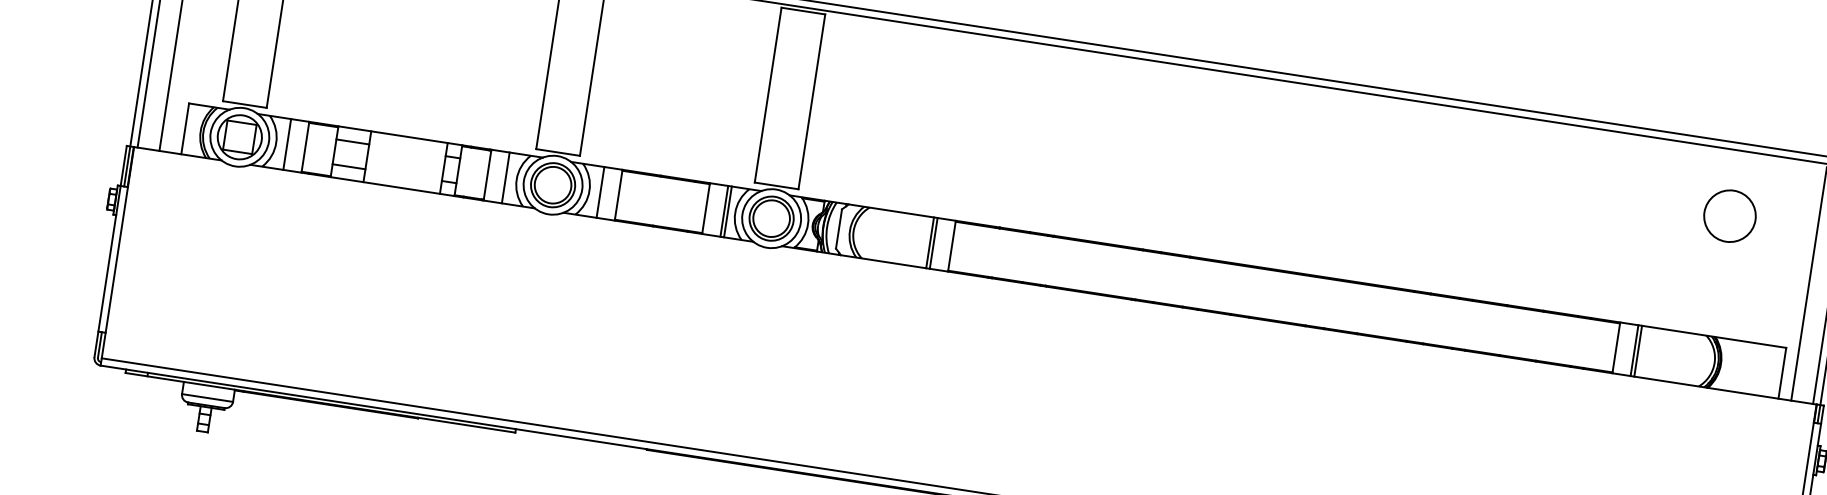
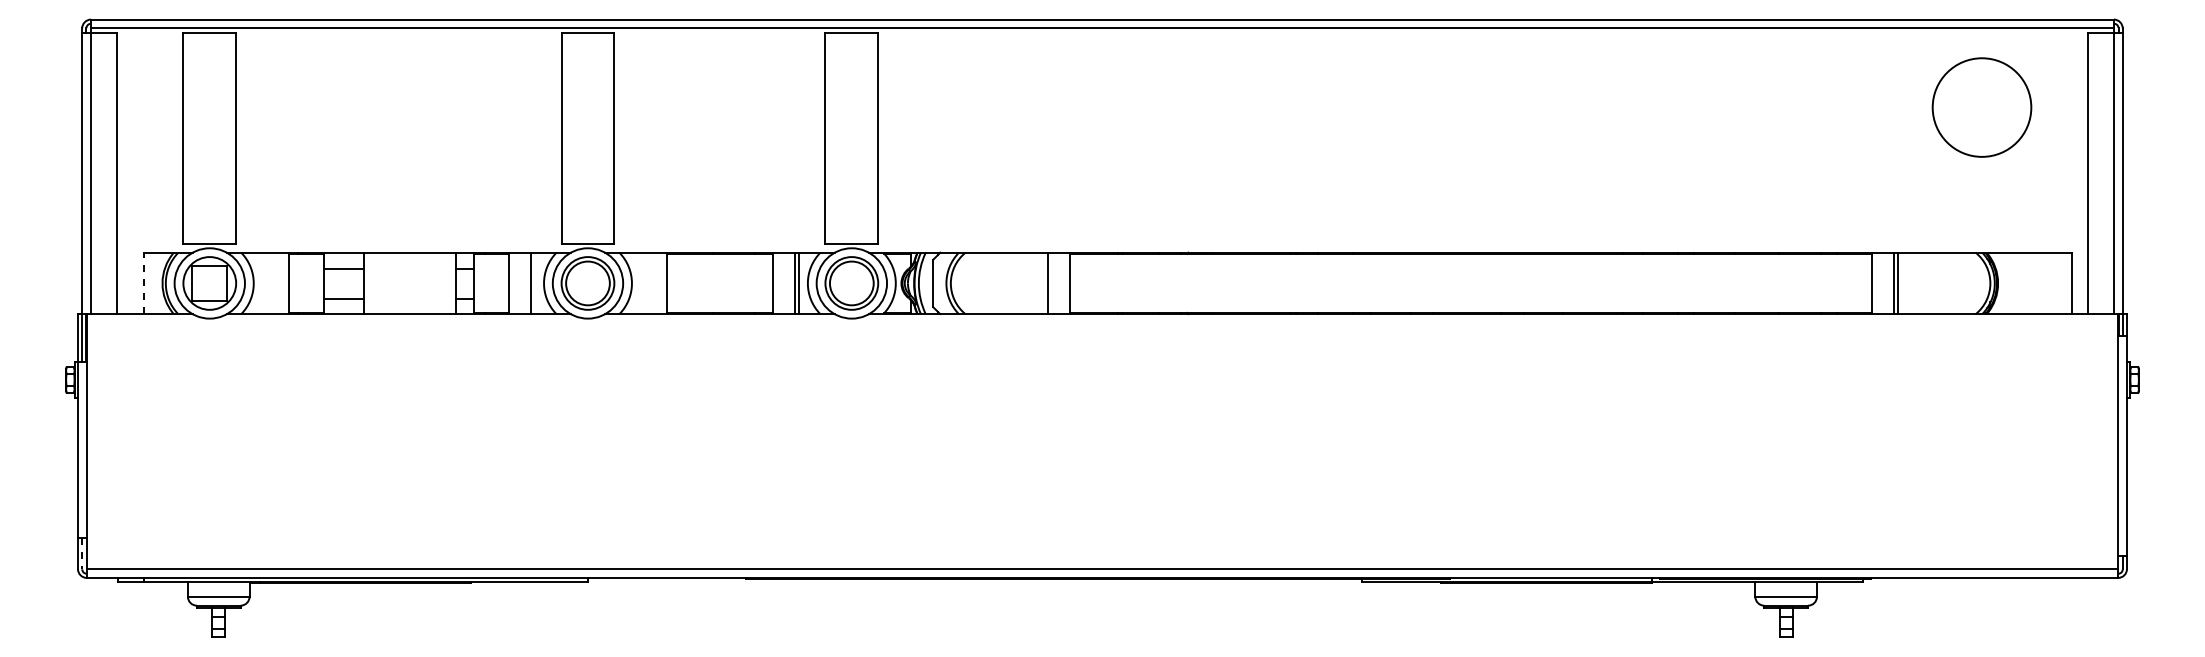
line: (184, 128) -> (143, 283), solid -> dashed
line: (287, 144) -> (267, 283), removed
line: (600, 192) -> (645, 283), removed
circle: (1729, 216) -> (1981, 107), size x1.6
line: (930, 243) -> (1043, 283), removed
line: (100, 344) -> (82, 553), solid -> dashed

